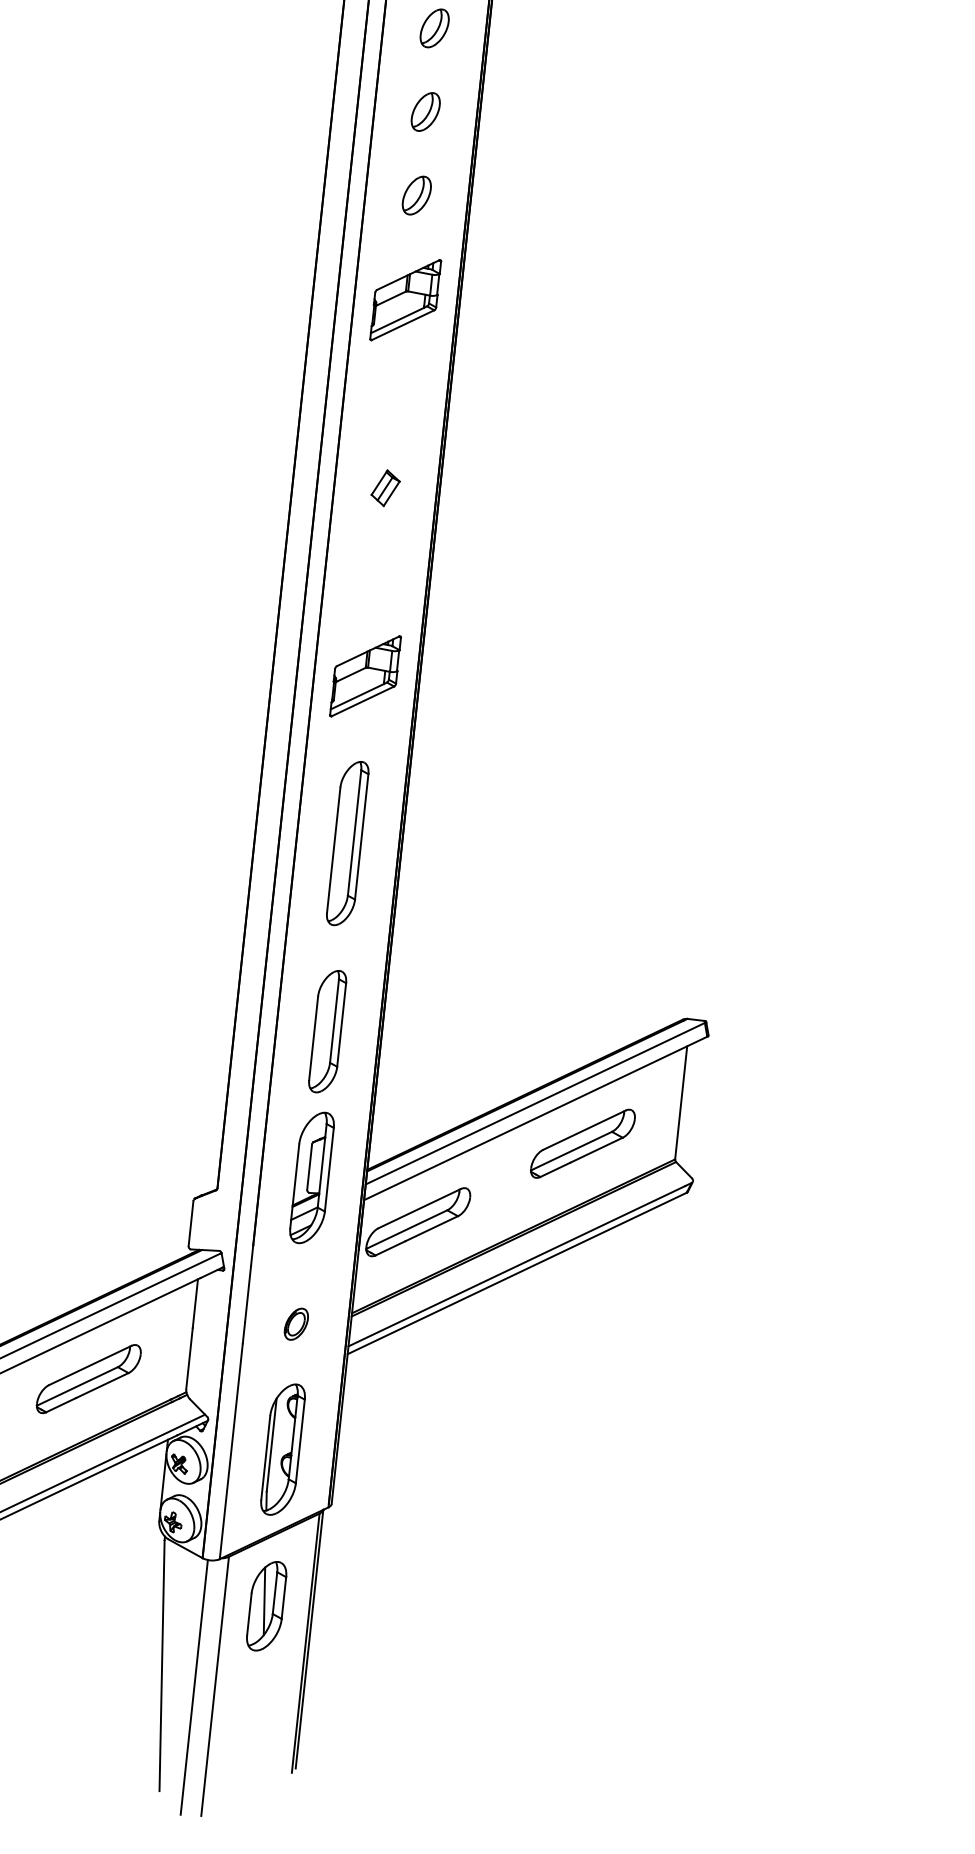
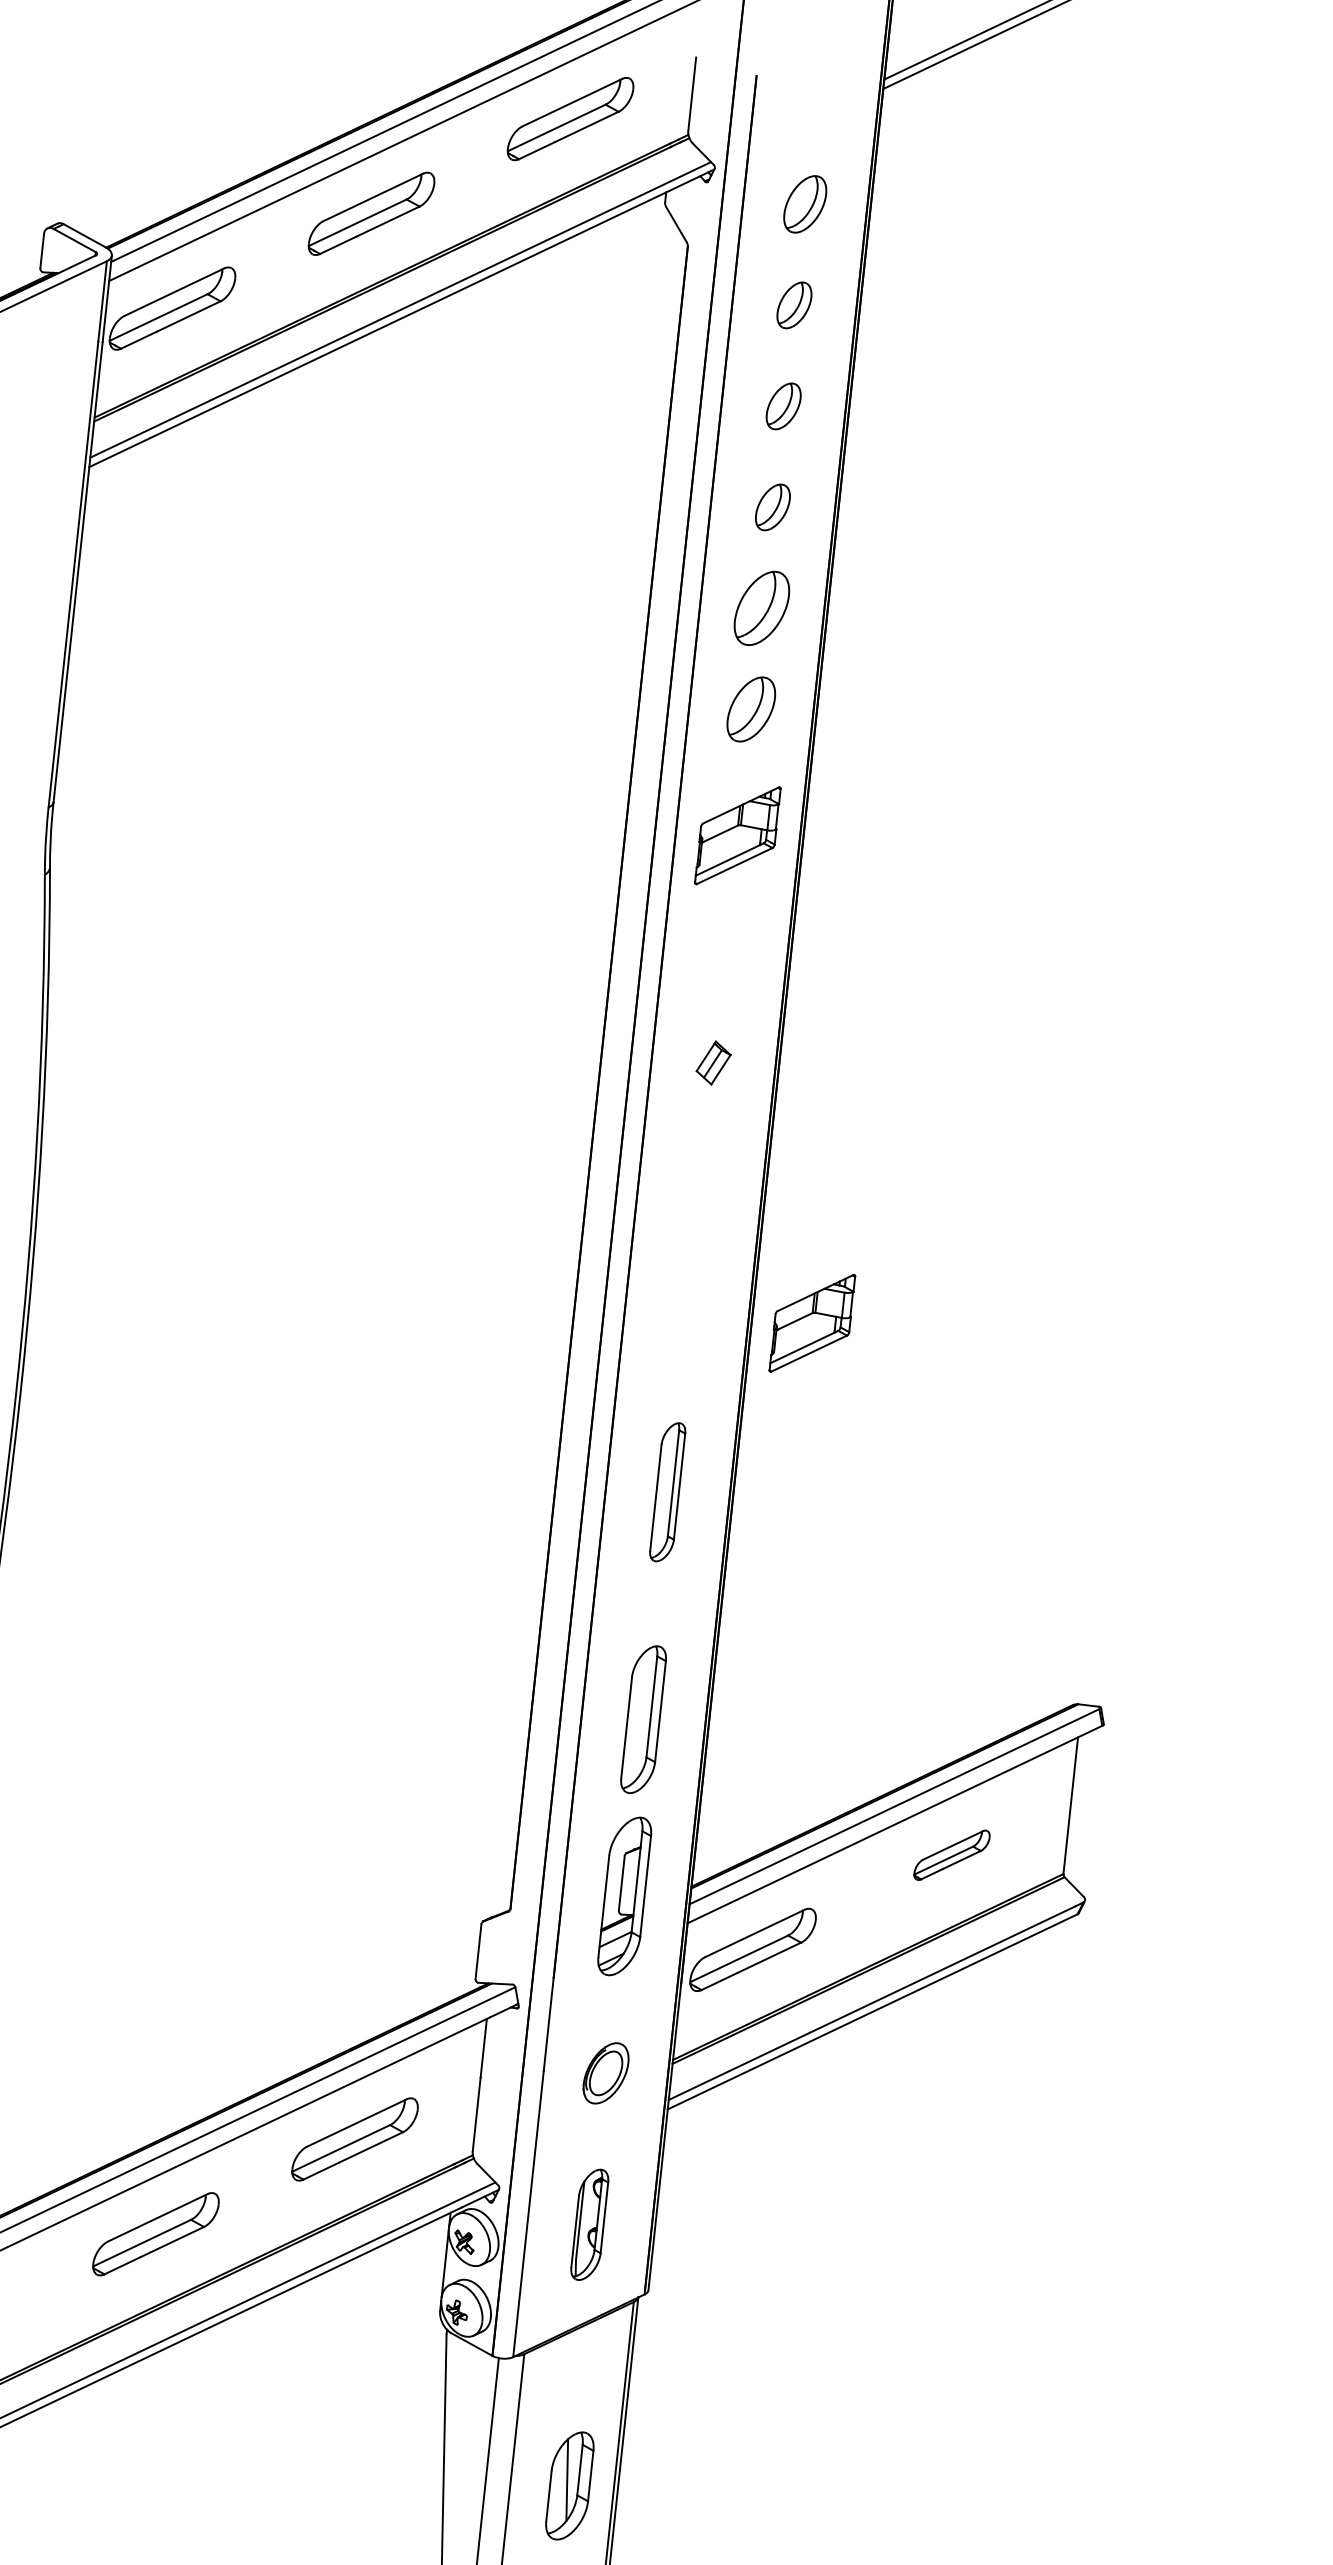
part: (426, 112) -> (762, 608), size x1.6
part: (416, 195) -> (751, 709), size x1.4
part: (365, 676) -> (812, 1323), moved
part: (347, 842) -> (667, 1491), size x0.7
part: (582, 1144) -> (951, 1855), size x0.6
part: (296, 1323) -> (605, 2072), size x1.6
part: (282, 1449) -> (589, 2224), size x0.7
part: (266, 1605) -> (569, 2485), moved

